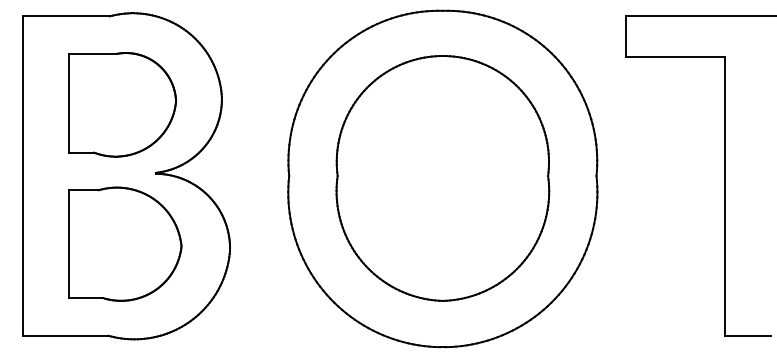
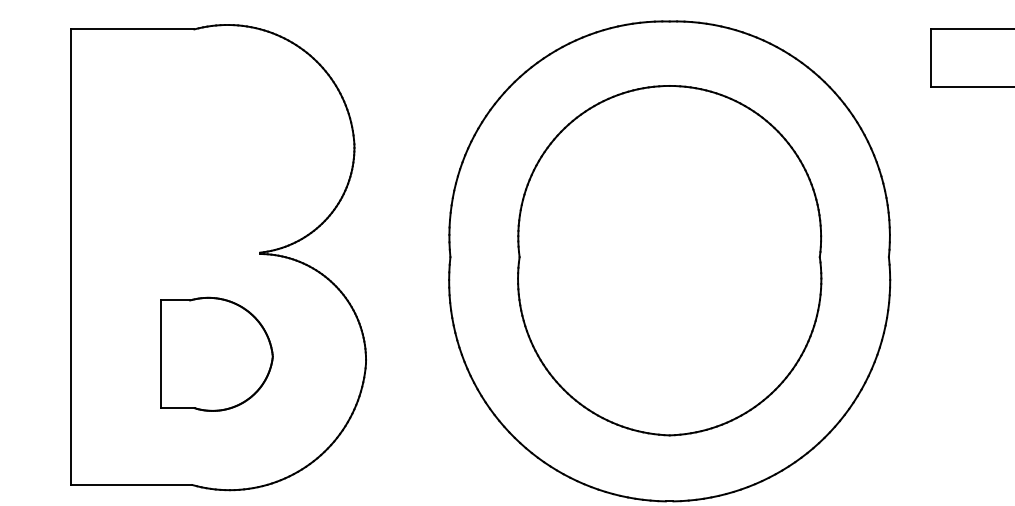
part: (122, 104) -> (212, 155), removed
part: (125, 243) -> (216, 353), size x0.7

